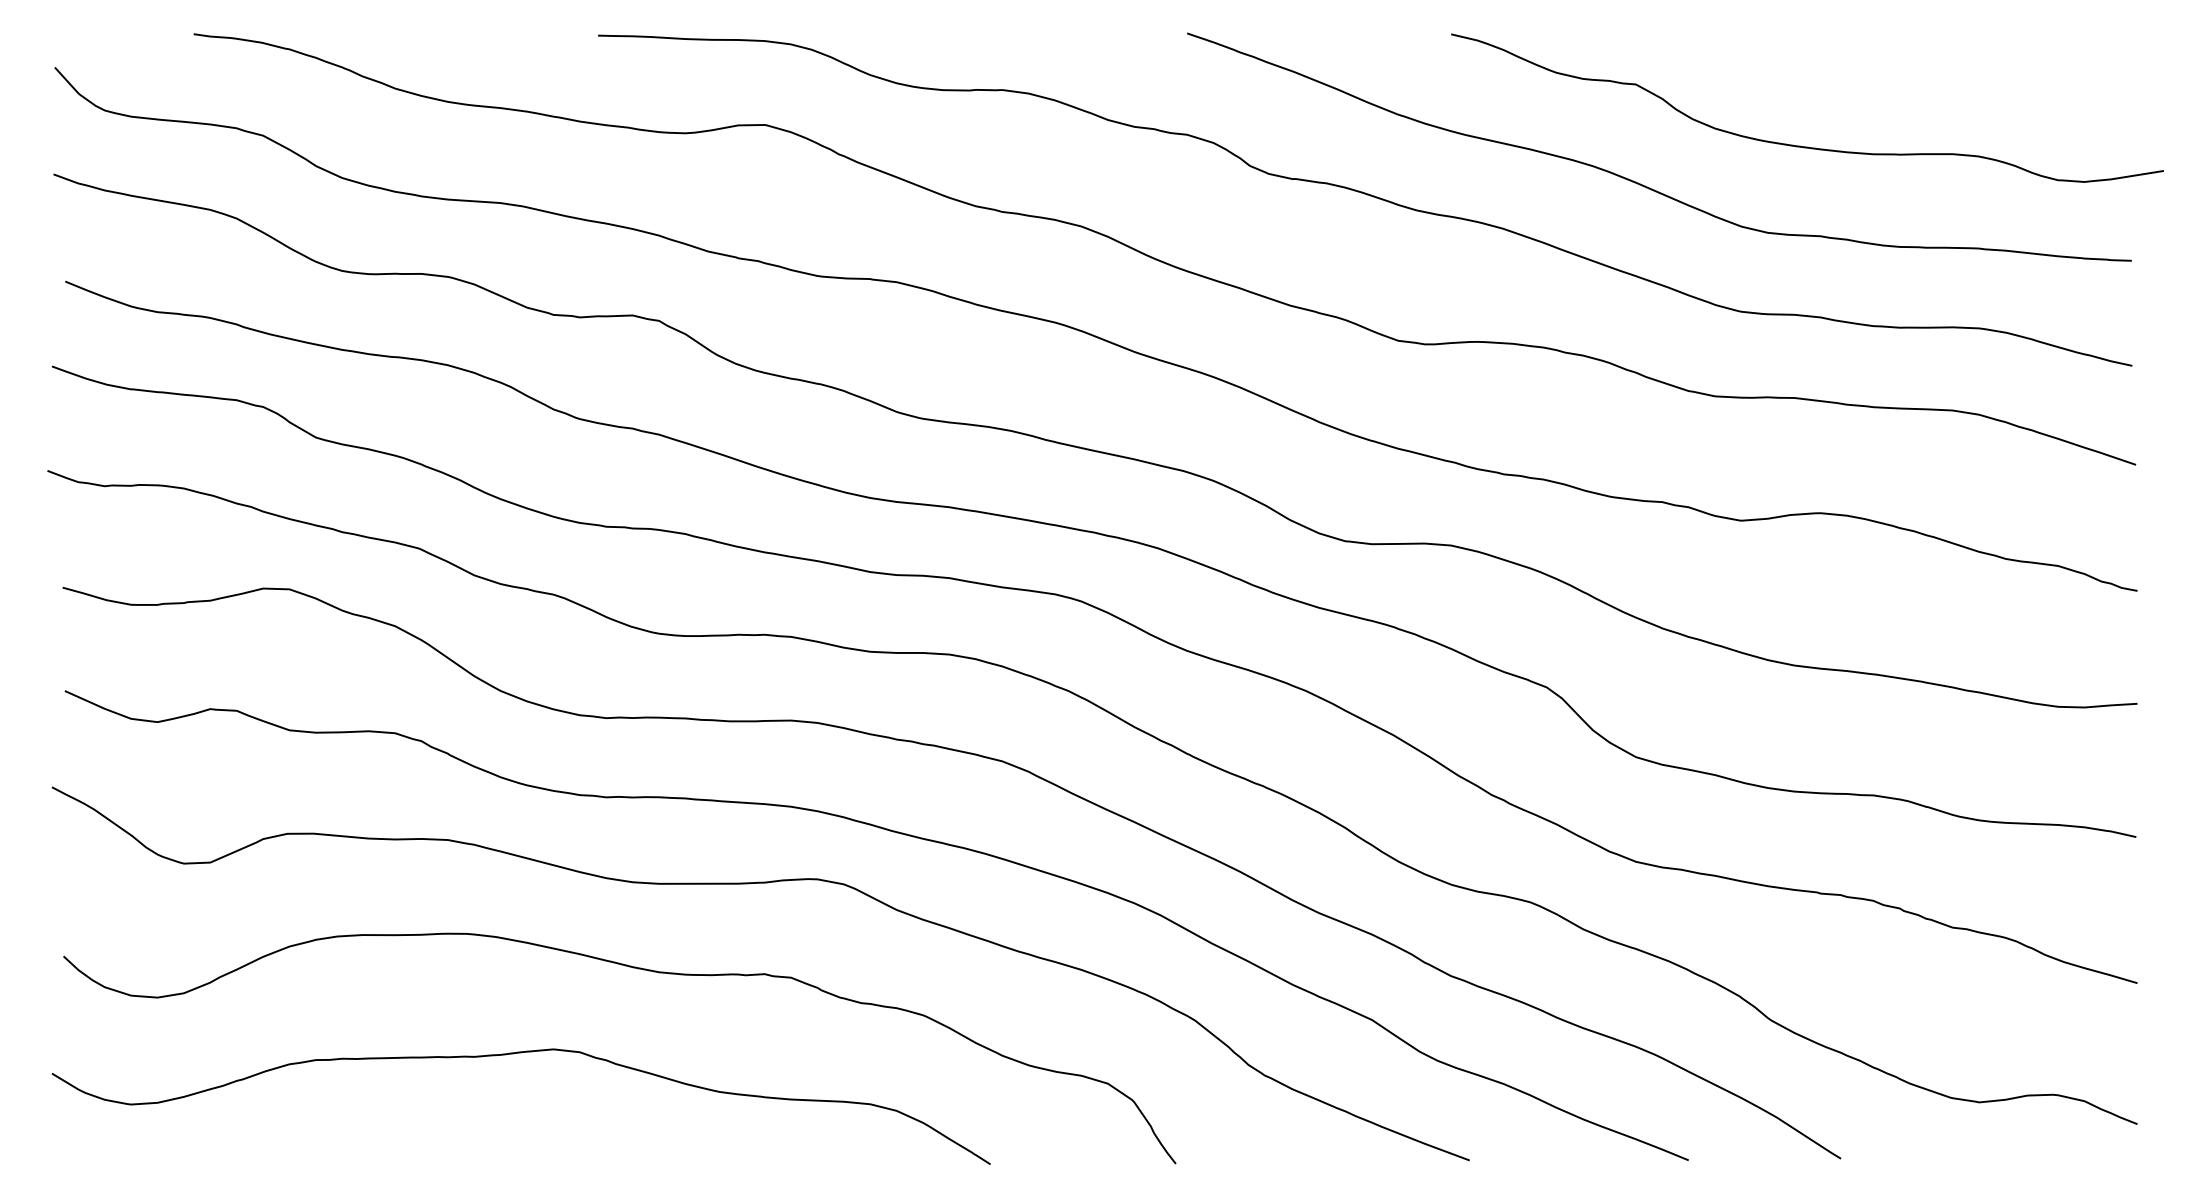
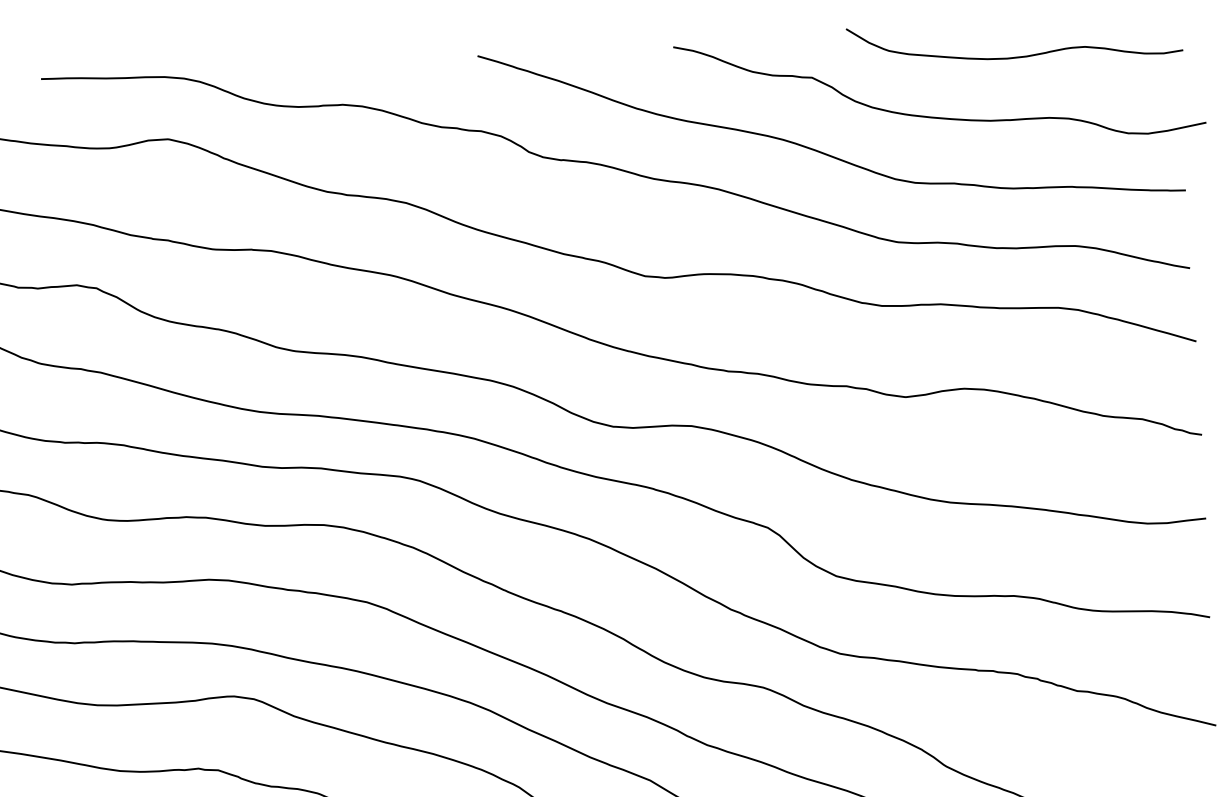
curve: (1914, 69) -> (1017, 56), added

